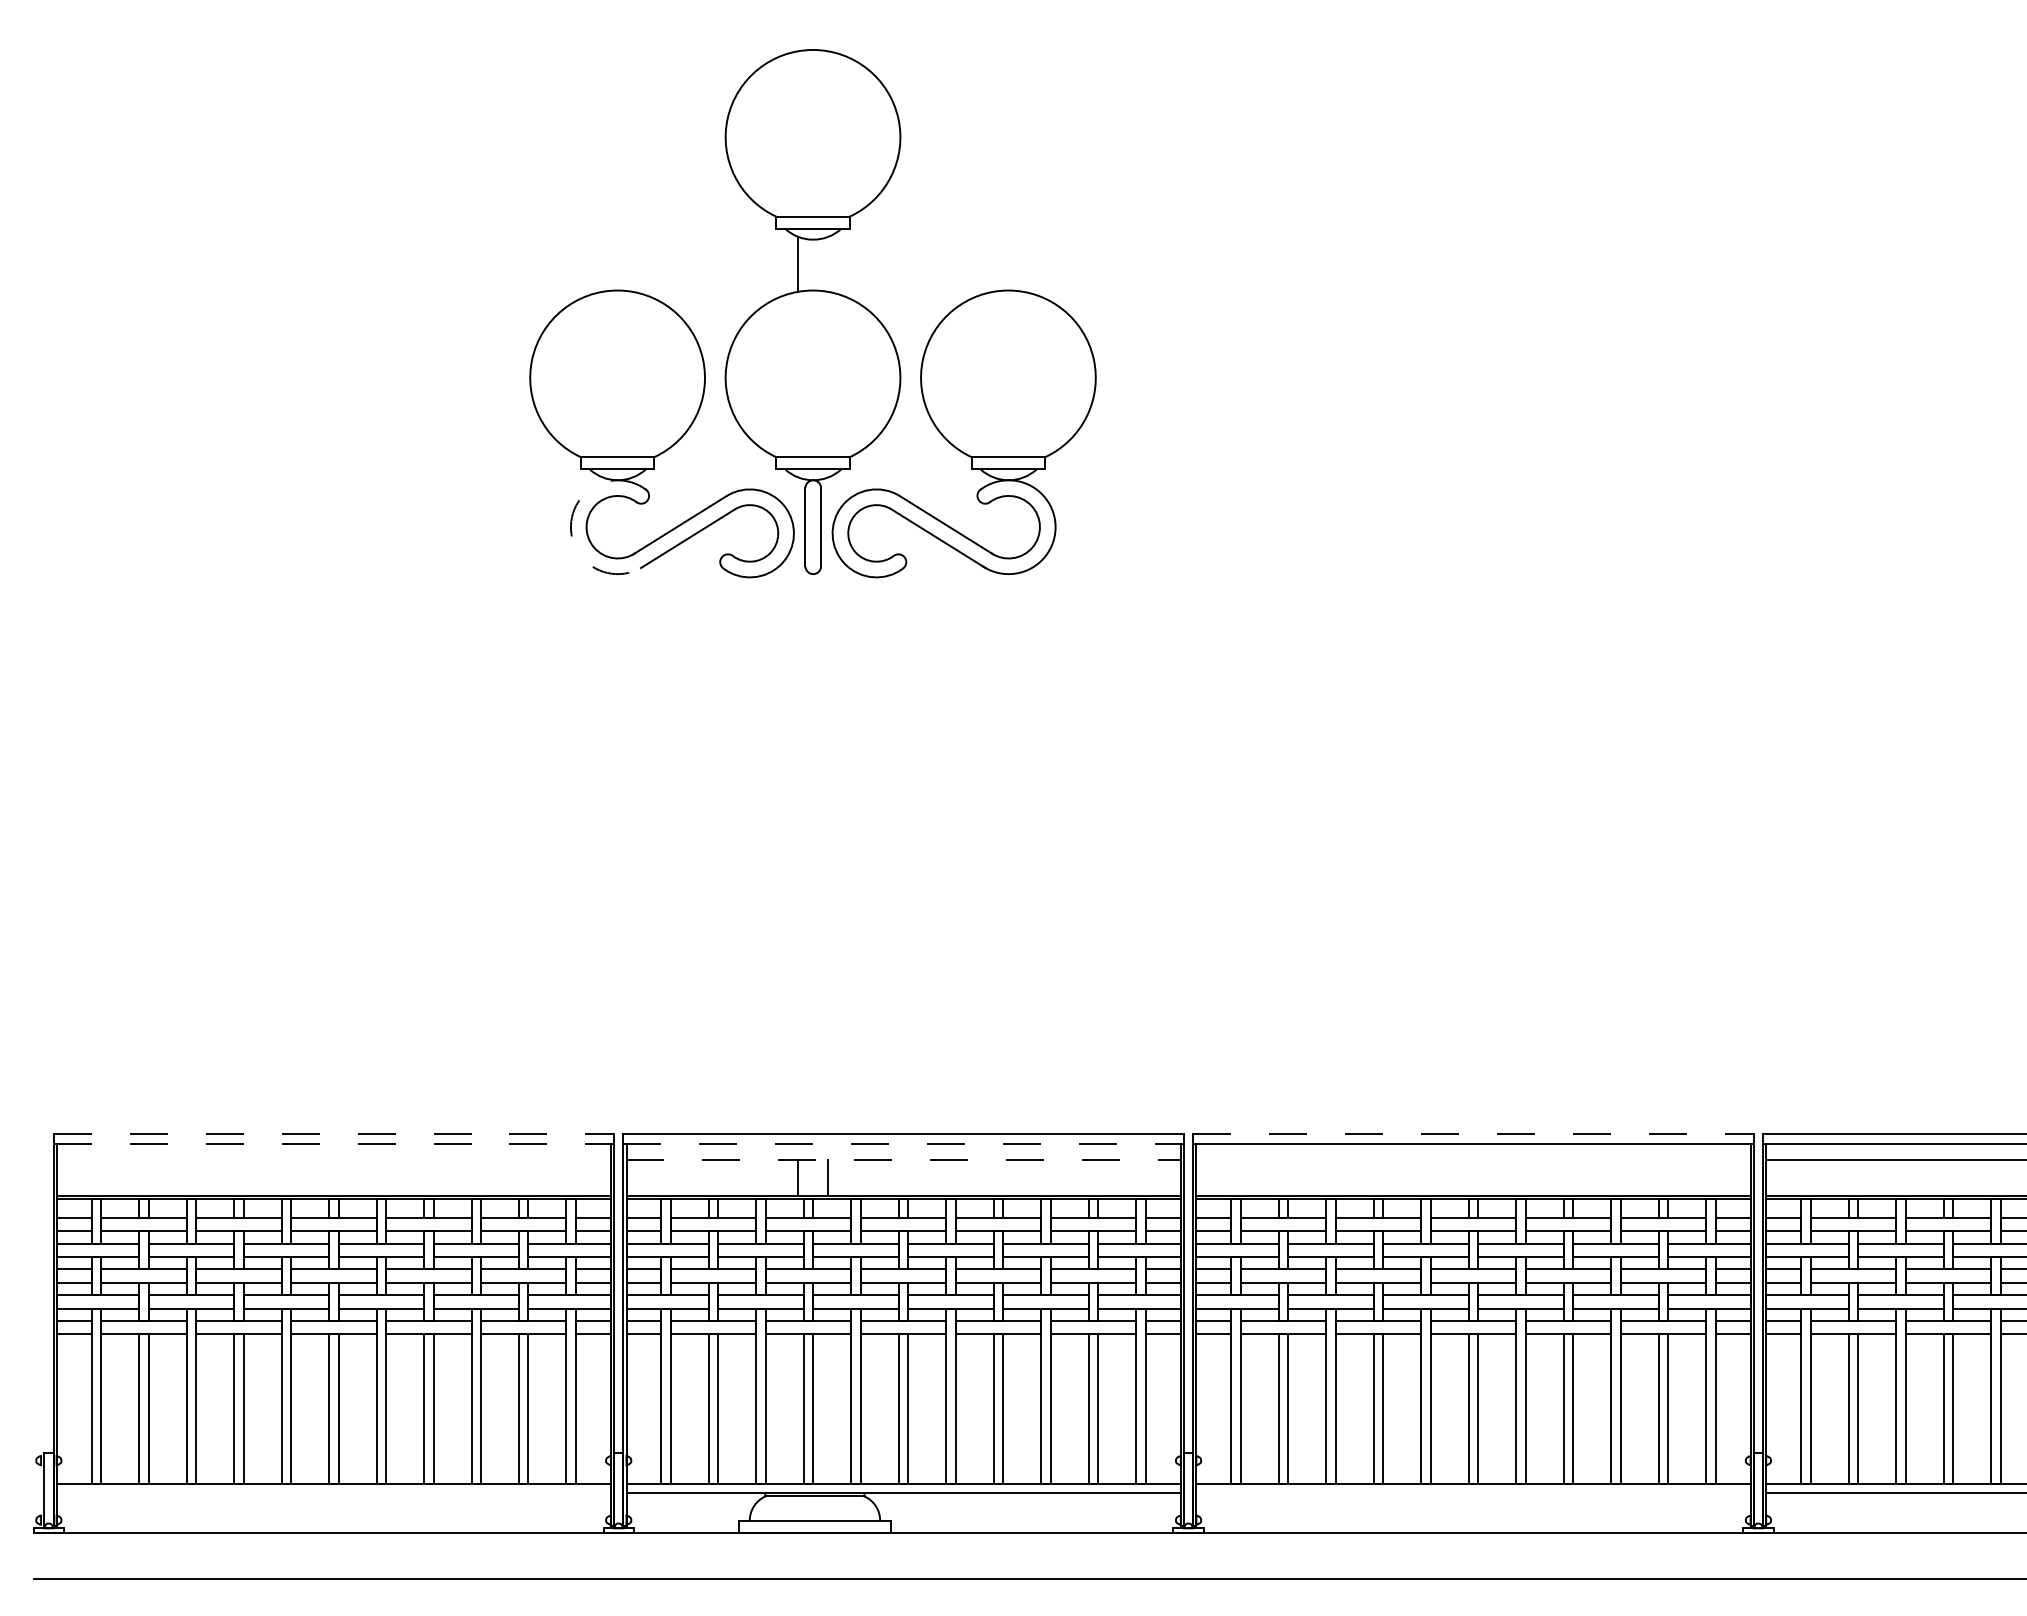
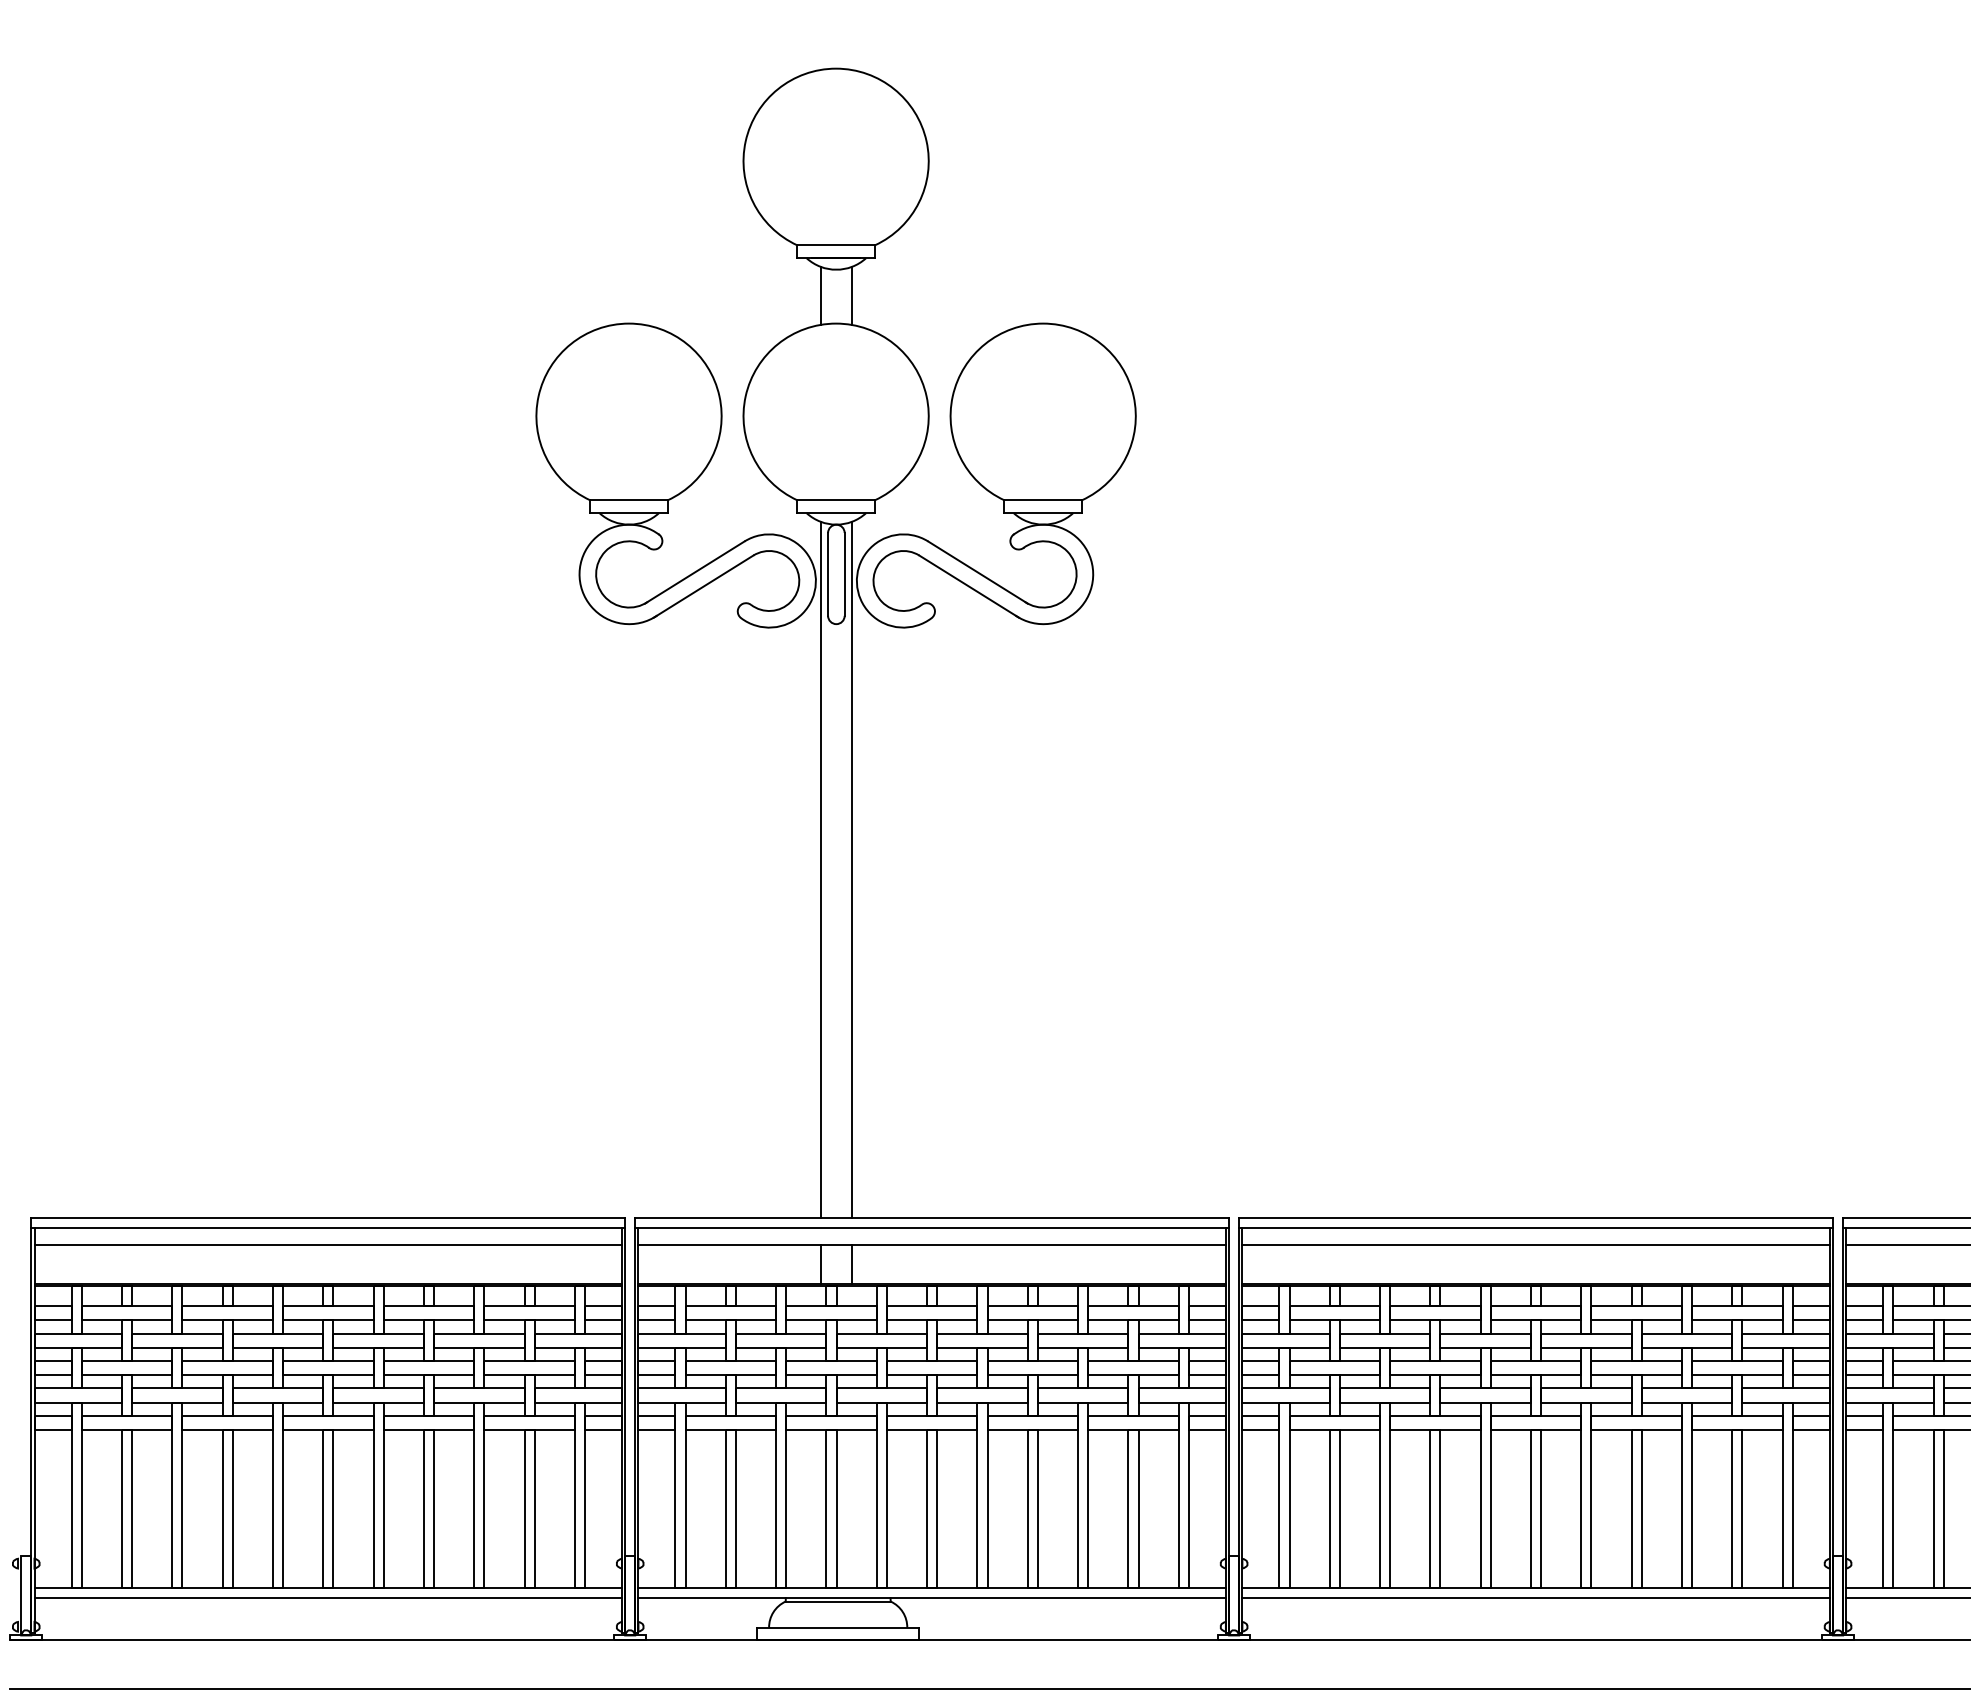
line: (828, 263) -> (852, 294), added
arc: (570, 525) -> (579, 572), dashed -> solid
line: (798, 805) -> (820, 869), added
line: (828, 805) -> (852, 869), added
line: (334, 1134) -> (328, 1218), dashed -> solid
line: (1474, 1134) -> (1537, 1218), dashed -> solid
line: (334, 1143) -> (328, 1227), dashed -> solid
line: (904, 1143) -> (933, 1227), dashed -> solid
line: (333, 1159) -> (327, 1244), added
line: (904, 1159) -> (933, 1244), dashed -> solid
line: (1473, 1159) -> (1536, 1244), added
line: (333, 1493) -> (327, 1598), added
line: (1473, 1493) -> (1536, 1598), added

